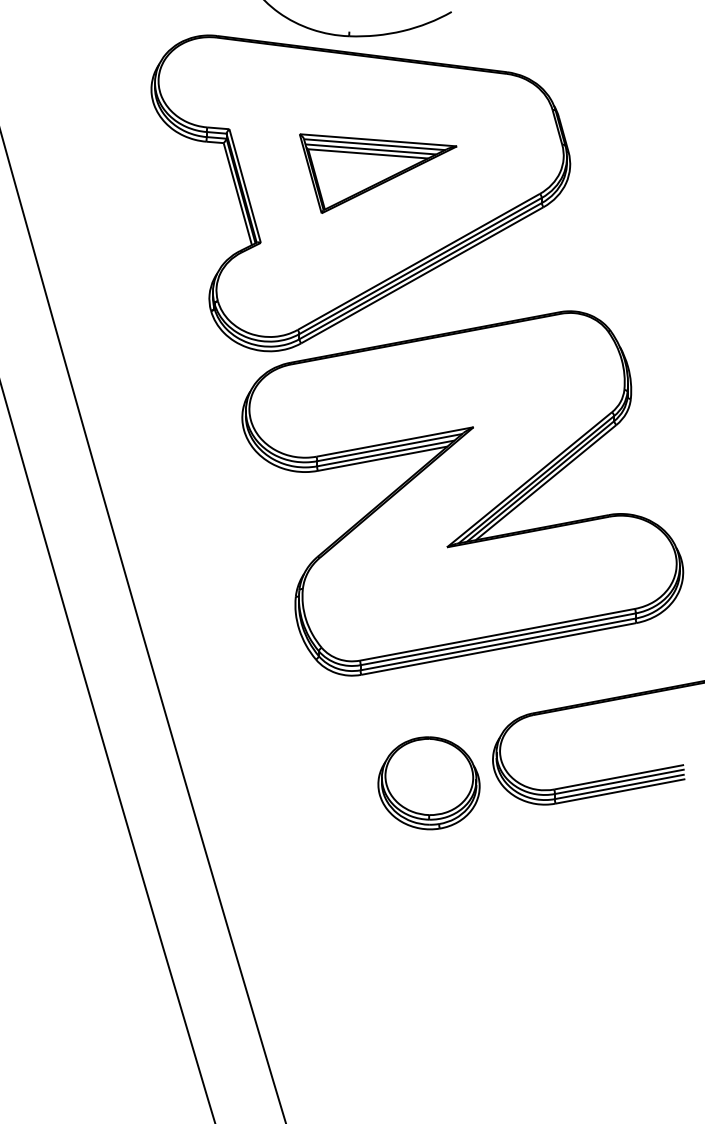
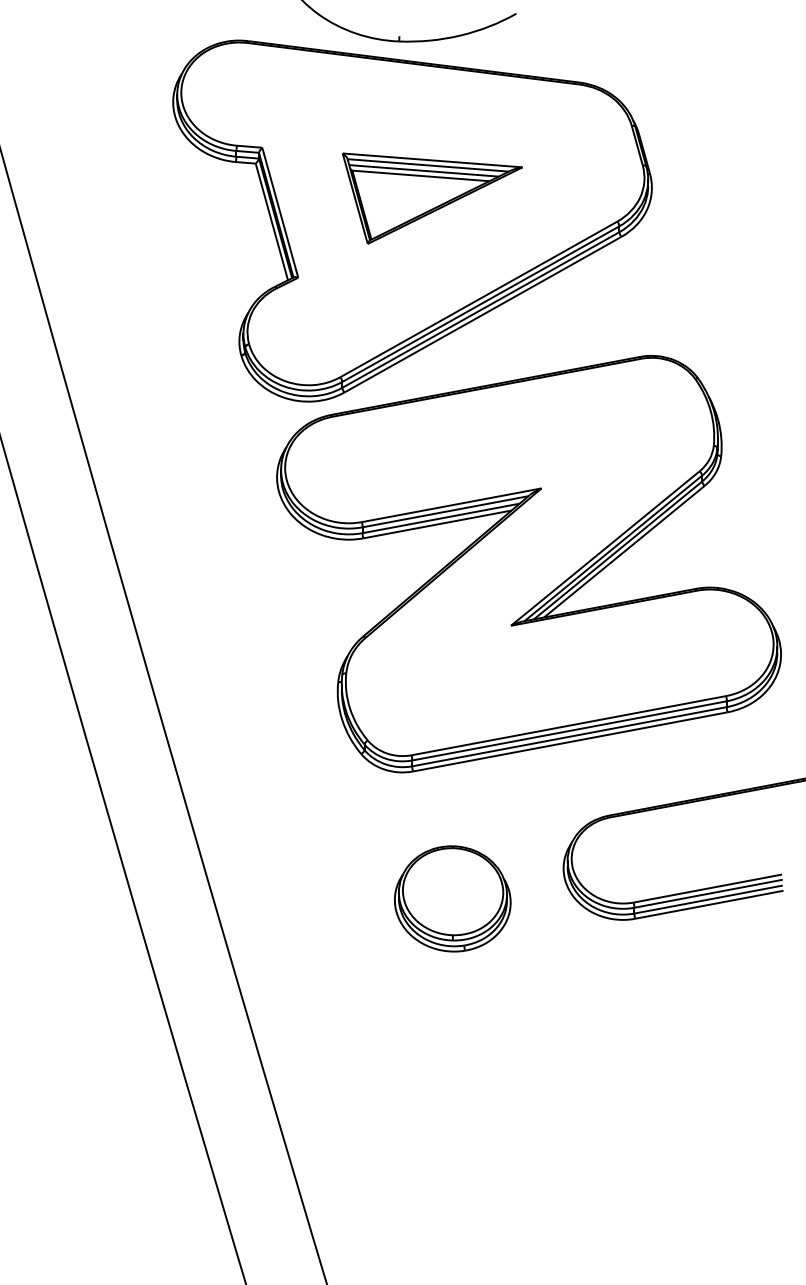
part: (428, 783) -> (452, 899), moved

